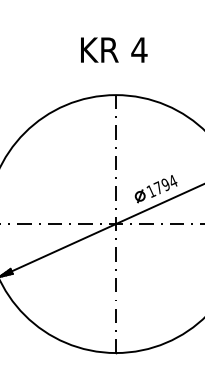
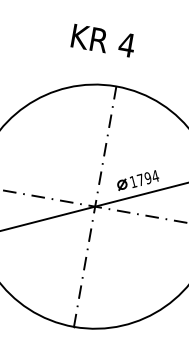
text: (114, 49) -> (103, 40), moved

